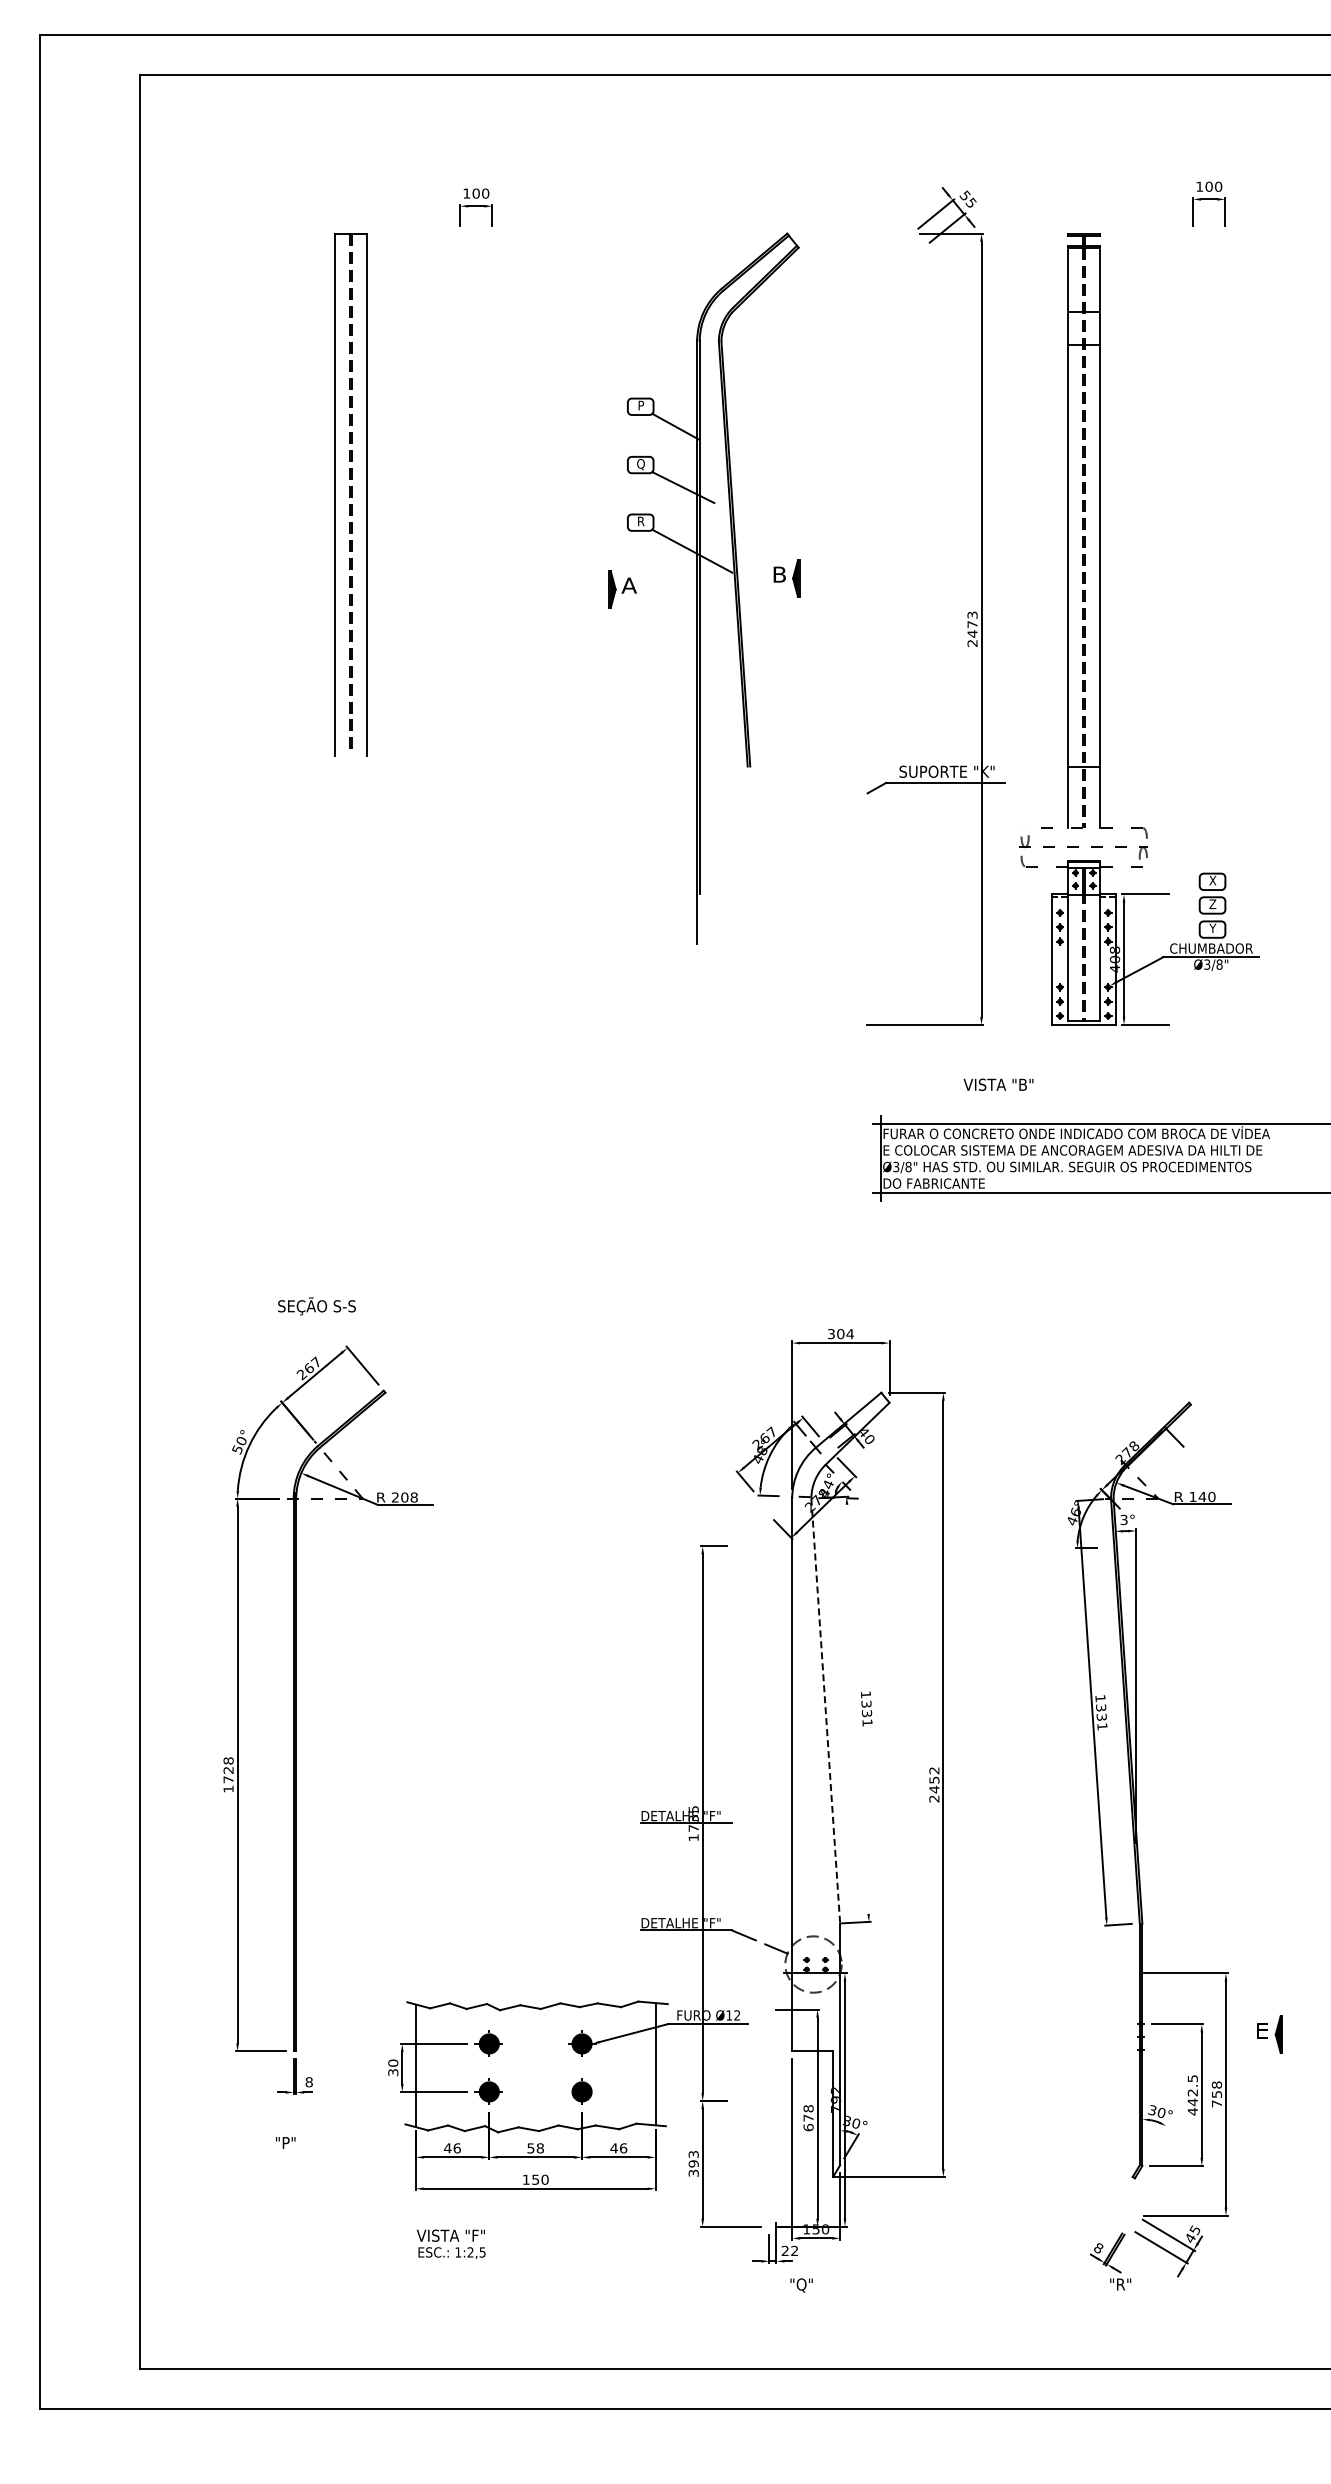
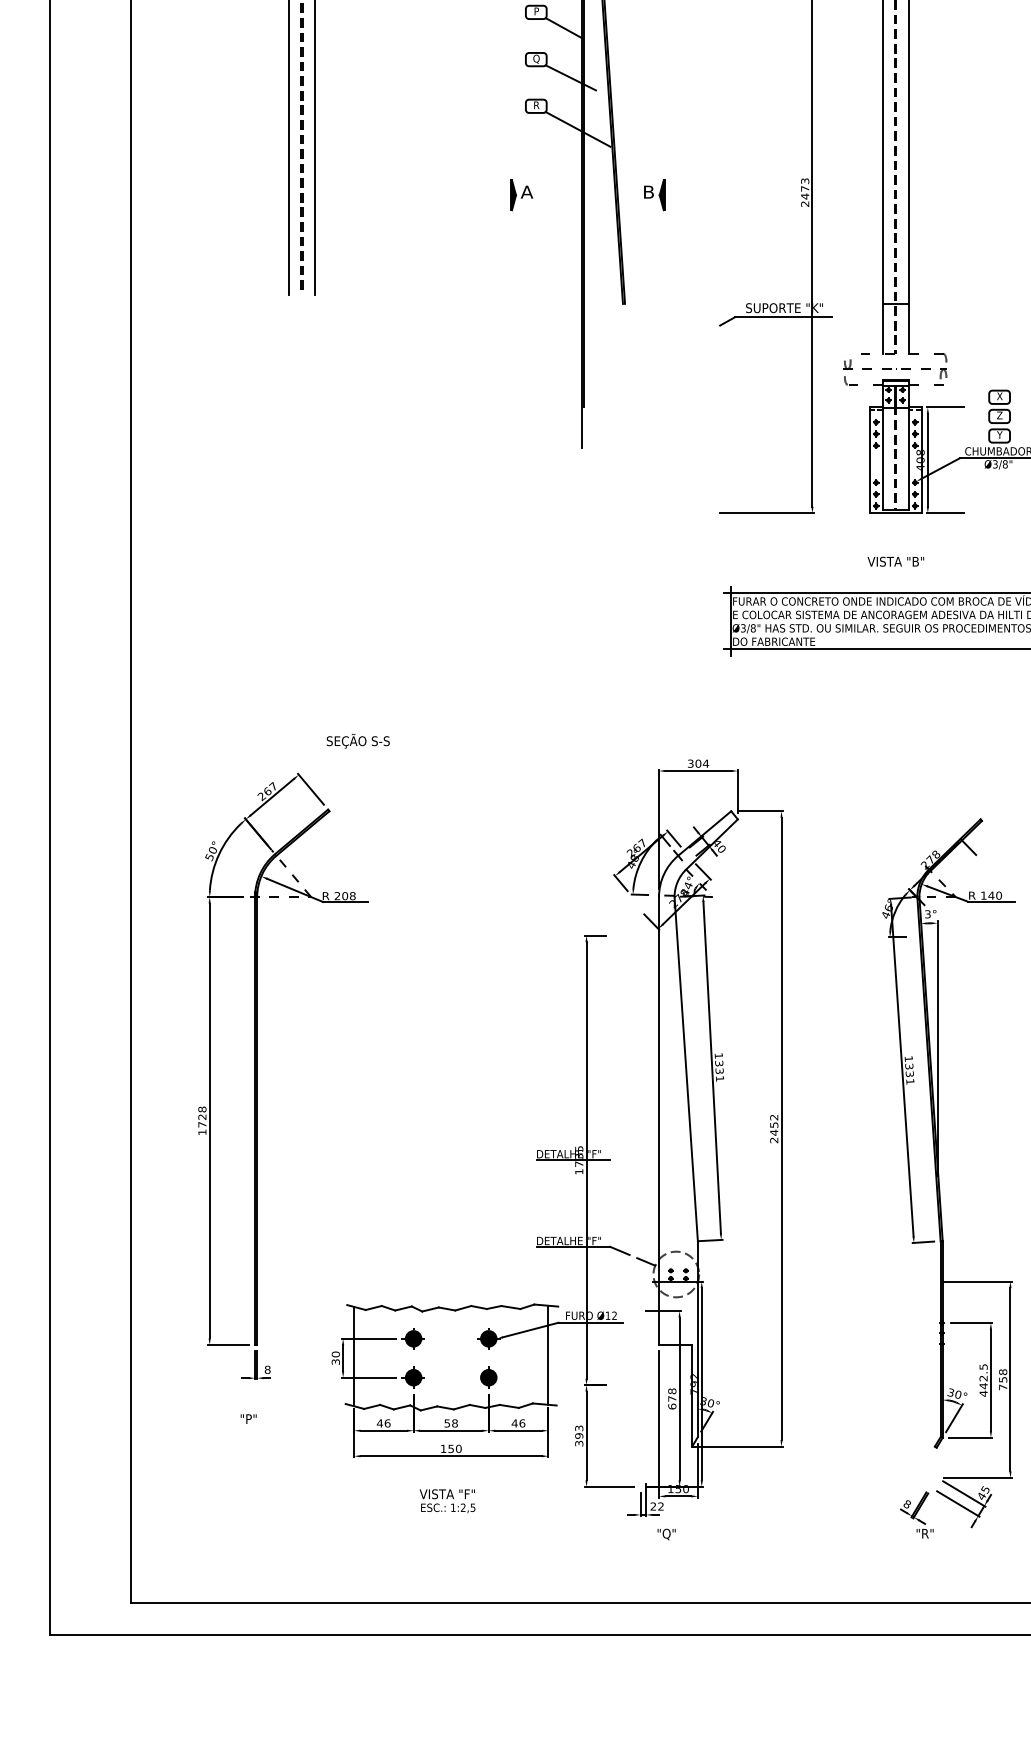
part: (786, 578) -> (654, 195), moved
part: (622, 589) -> (521, 195), moved
text: (998, 1084) -> (895, 561), moved
text: (316, 1306) -> (357, 741), moved
line: (857, 1708) -> (711, 1067), added
line: (825, 1711) -> (686, 1069), dashed -> solid
line: (1156, 2141) -> (954, 1417), added
text: (451, 2243) -> (447, 1500), moved

